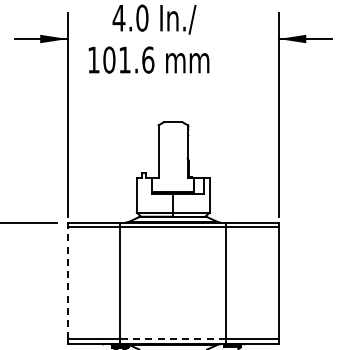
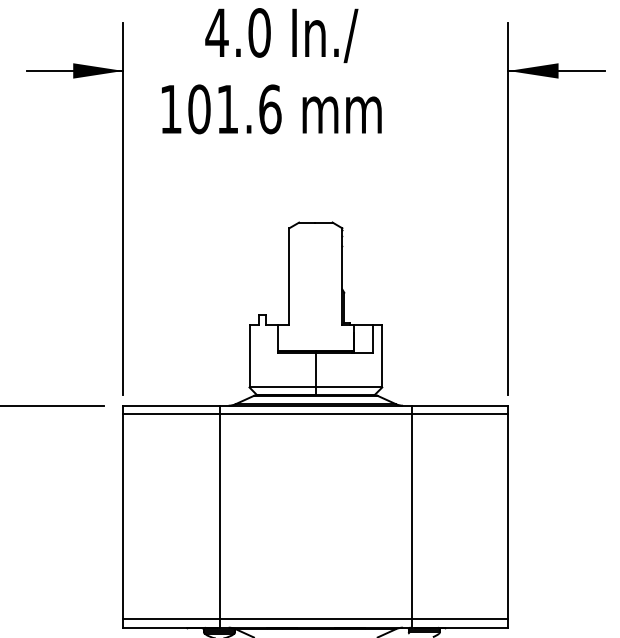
line: (67, 282) -> (123, 515), dashed -> solid
line: (173, 339) -> (316, 619), dashed -> solid

